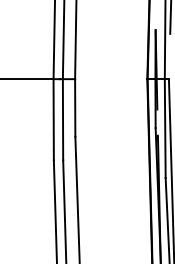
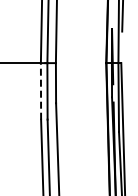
line: (54, 118) -> (41, 90), solid -> dashed

